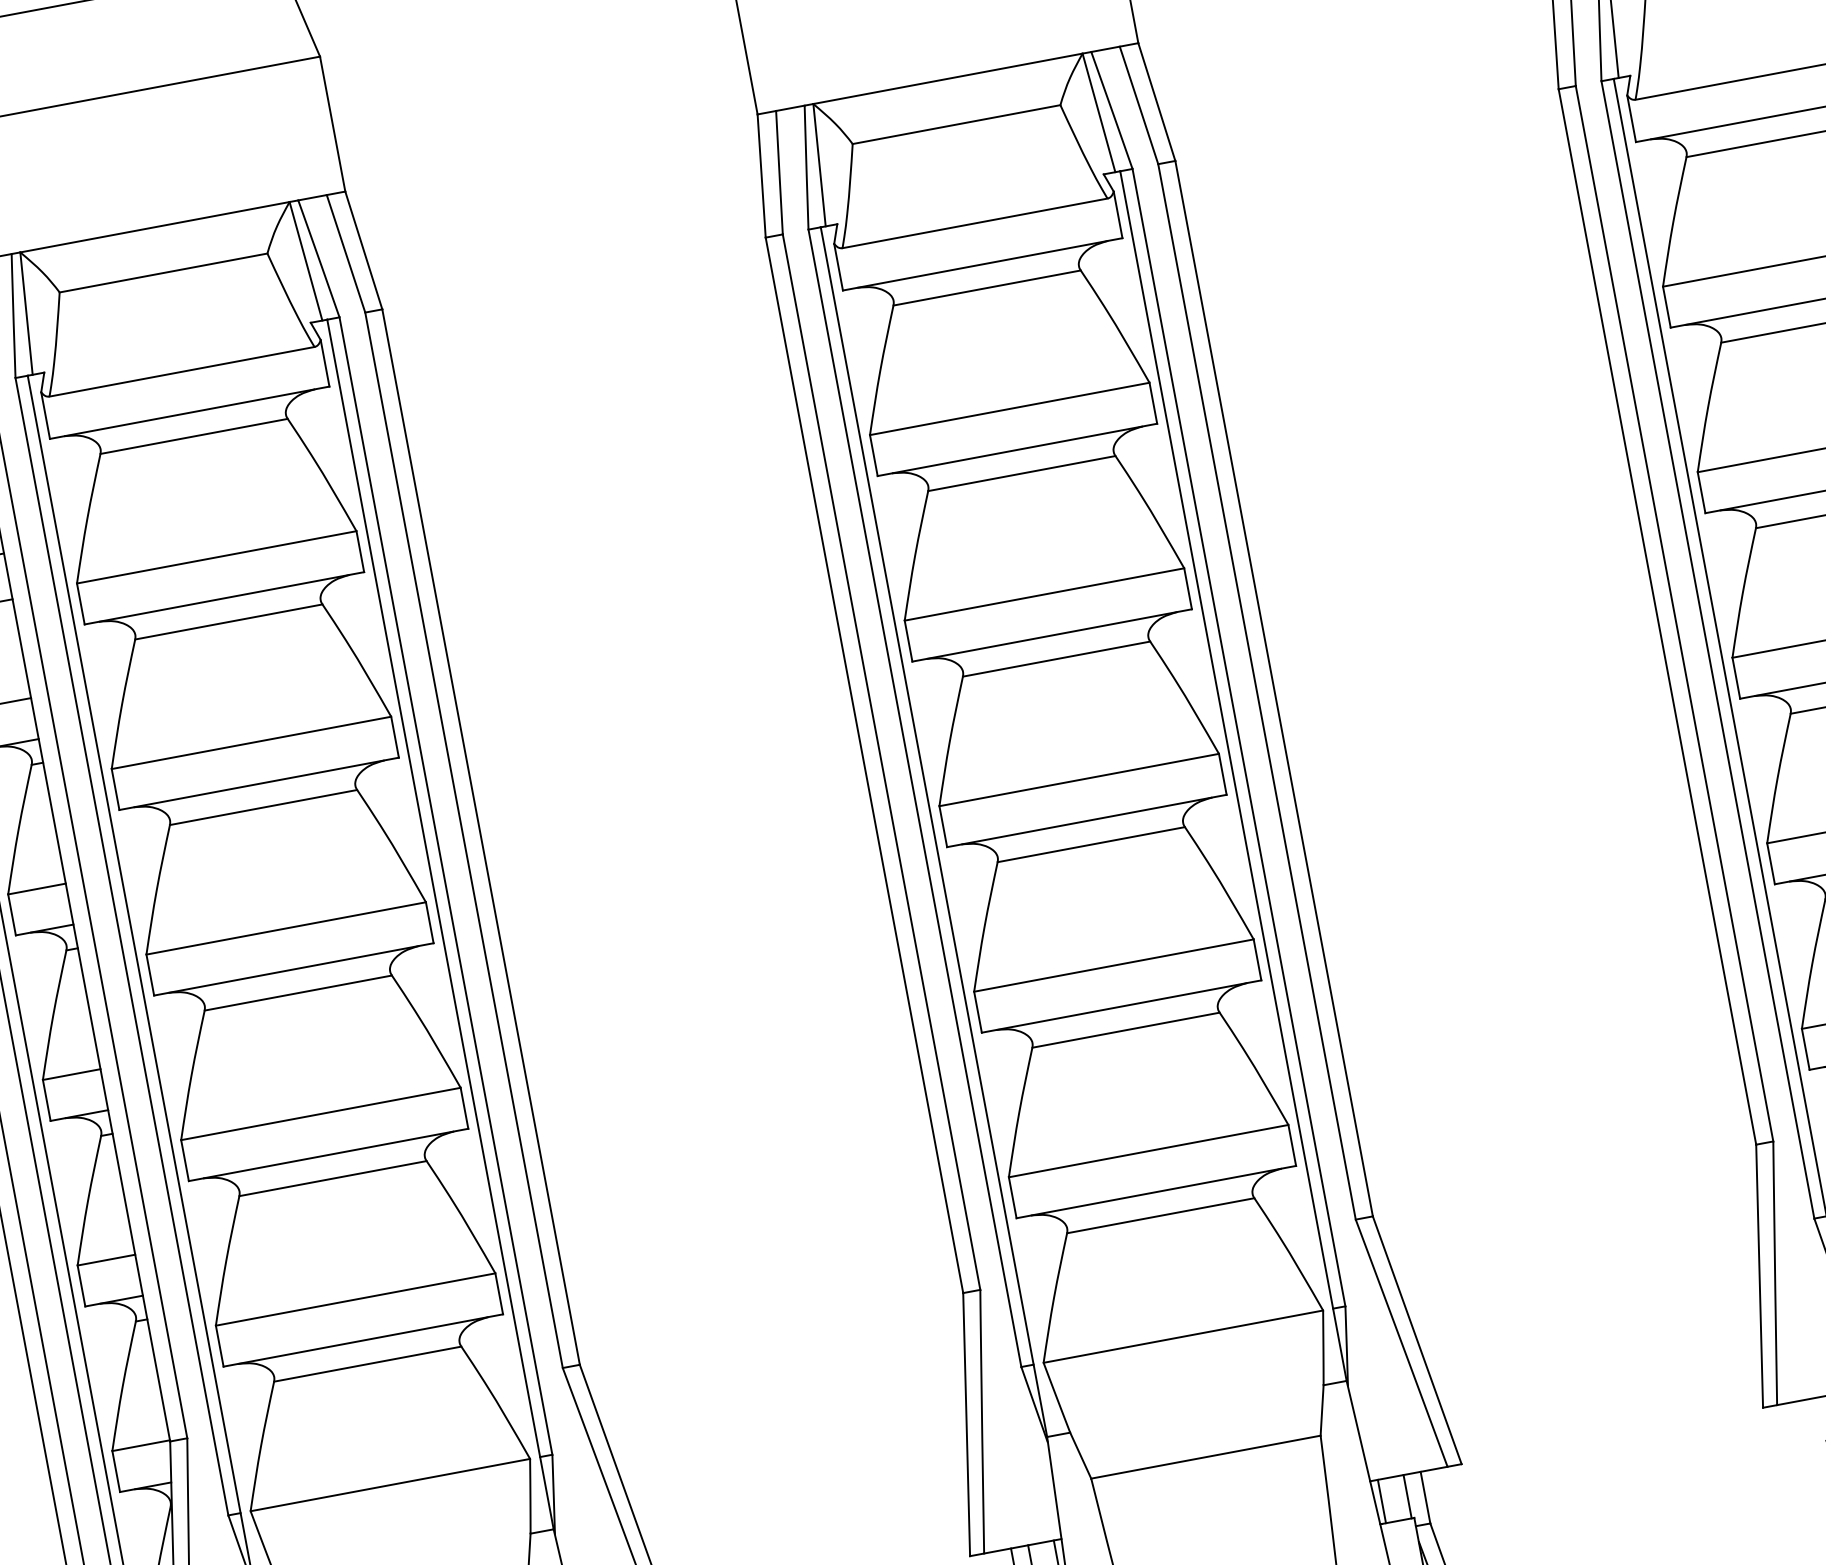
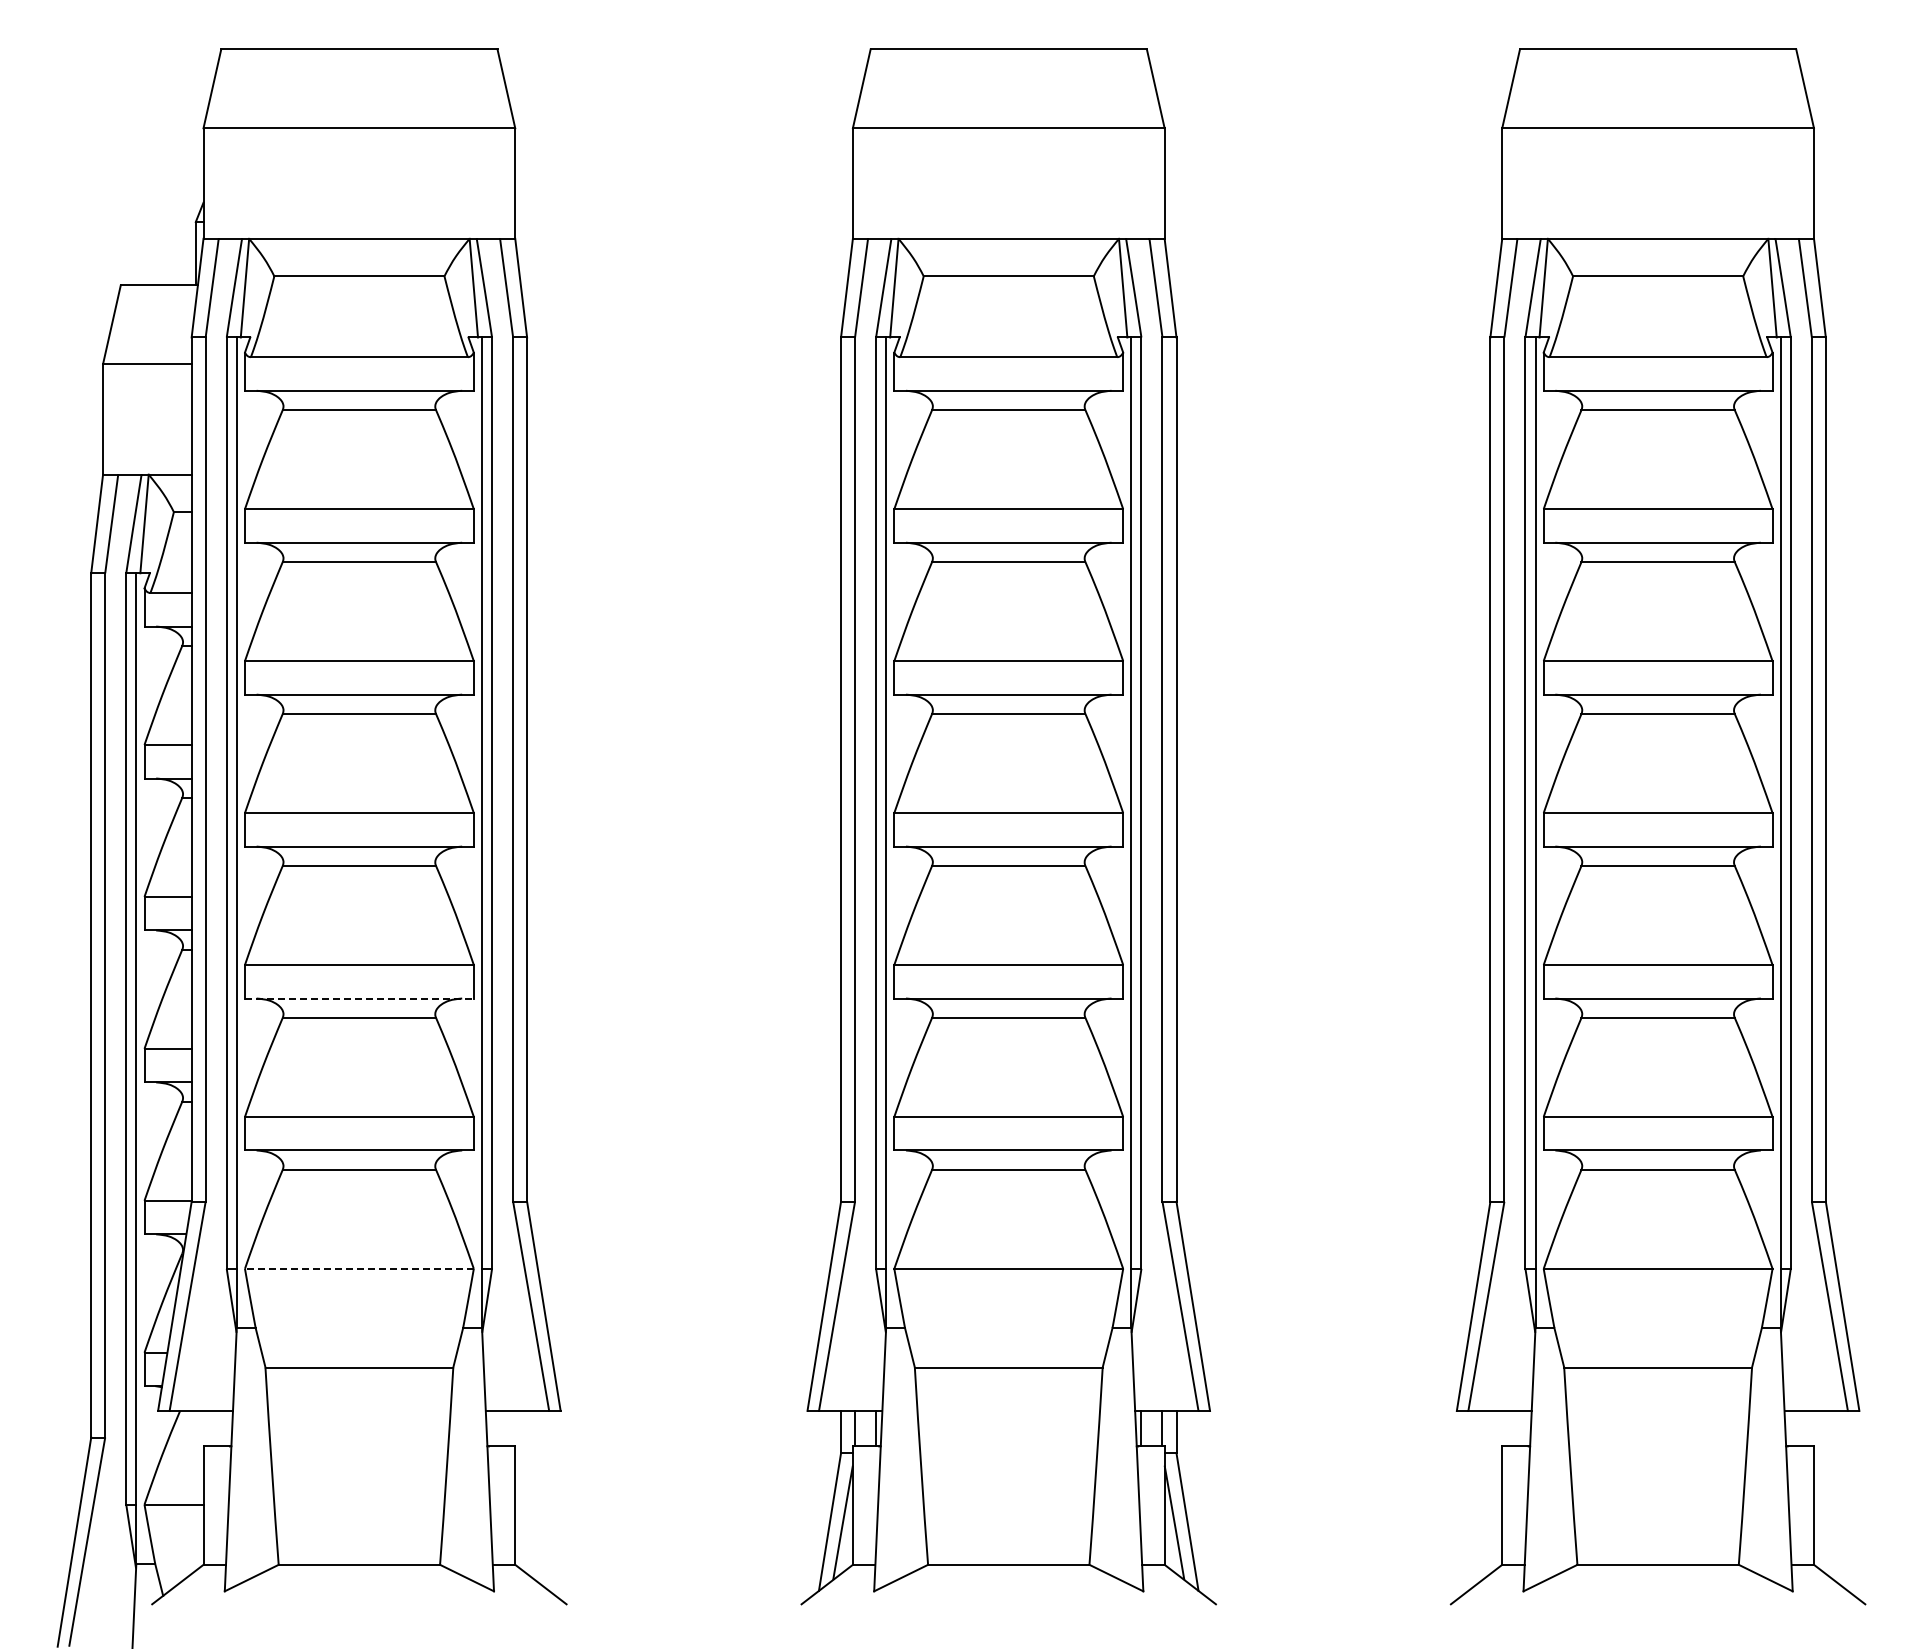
line: (328, 1154) -> (359, 998), solid -> dashed
line: (389, 1484) -> (358, 1268), solid -> dashed

